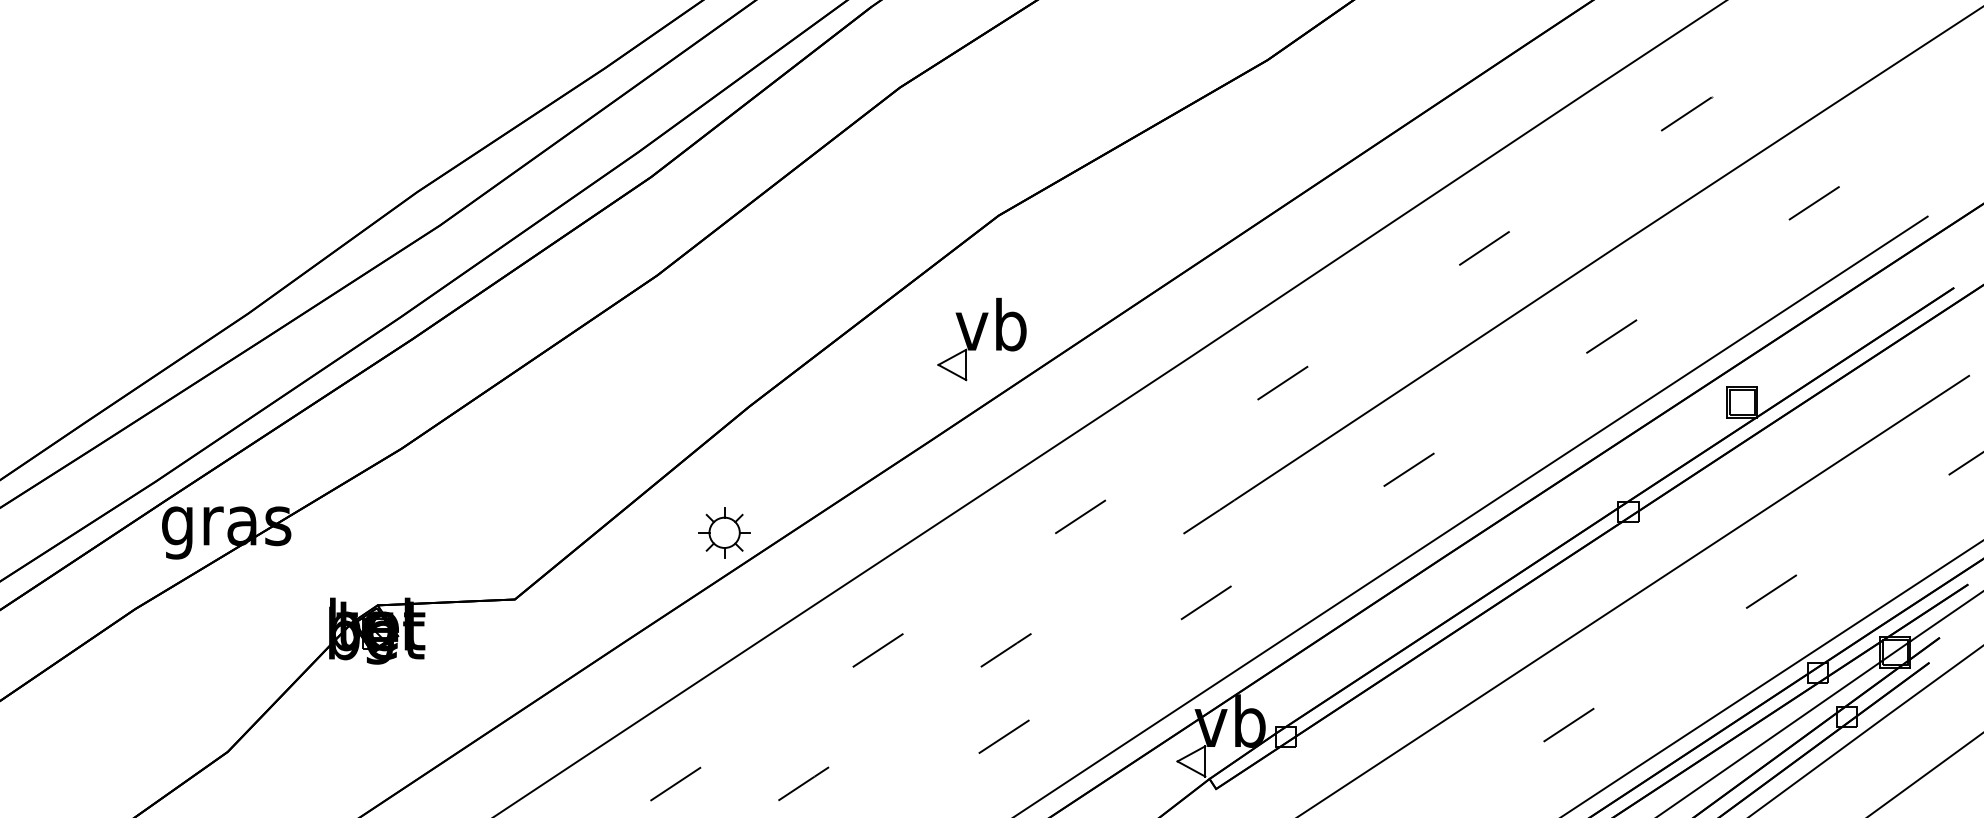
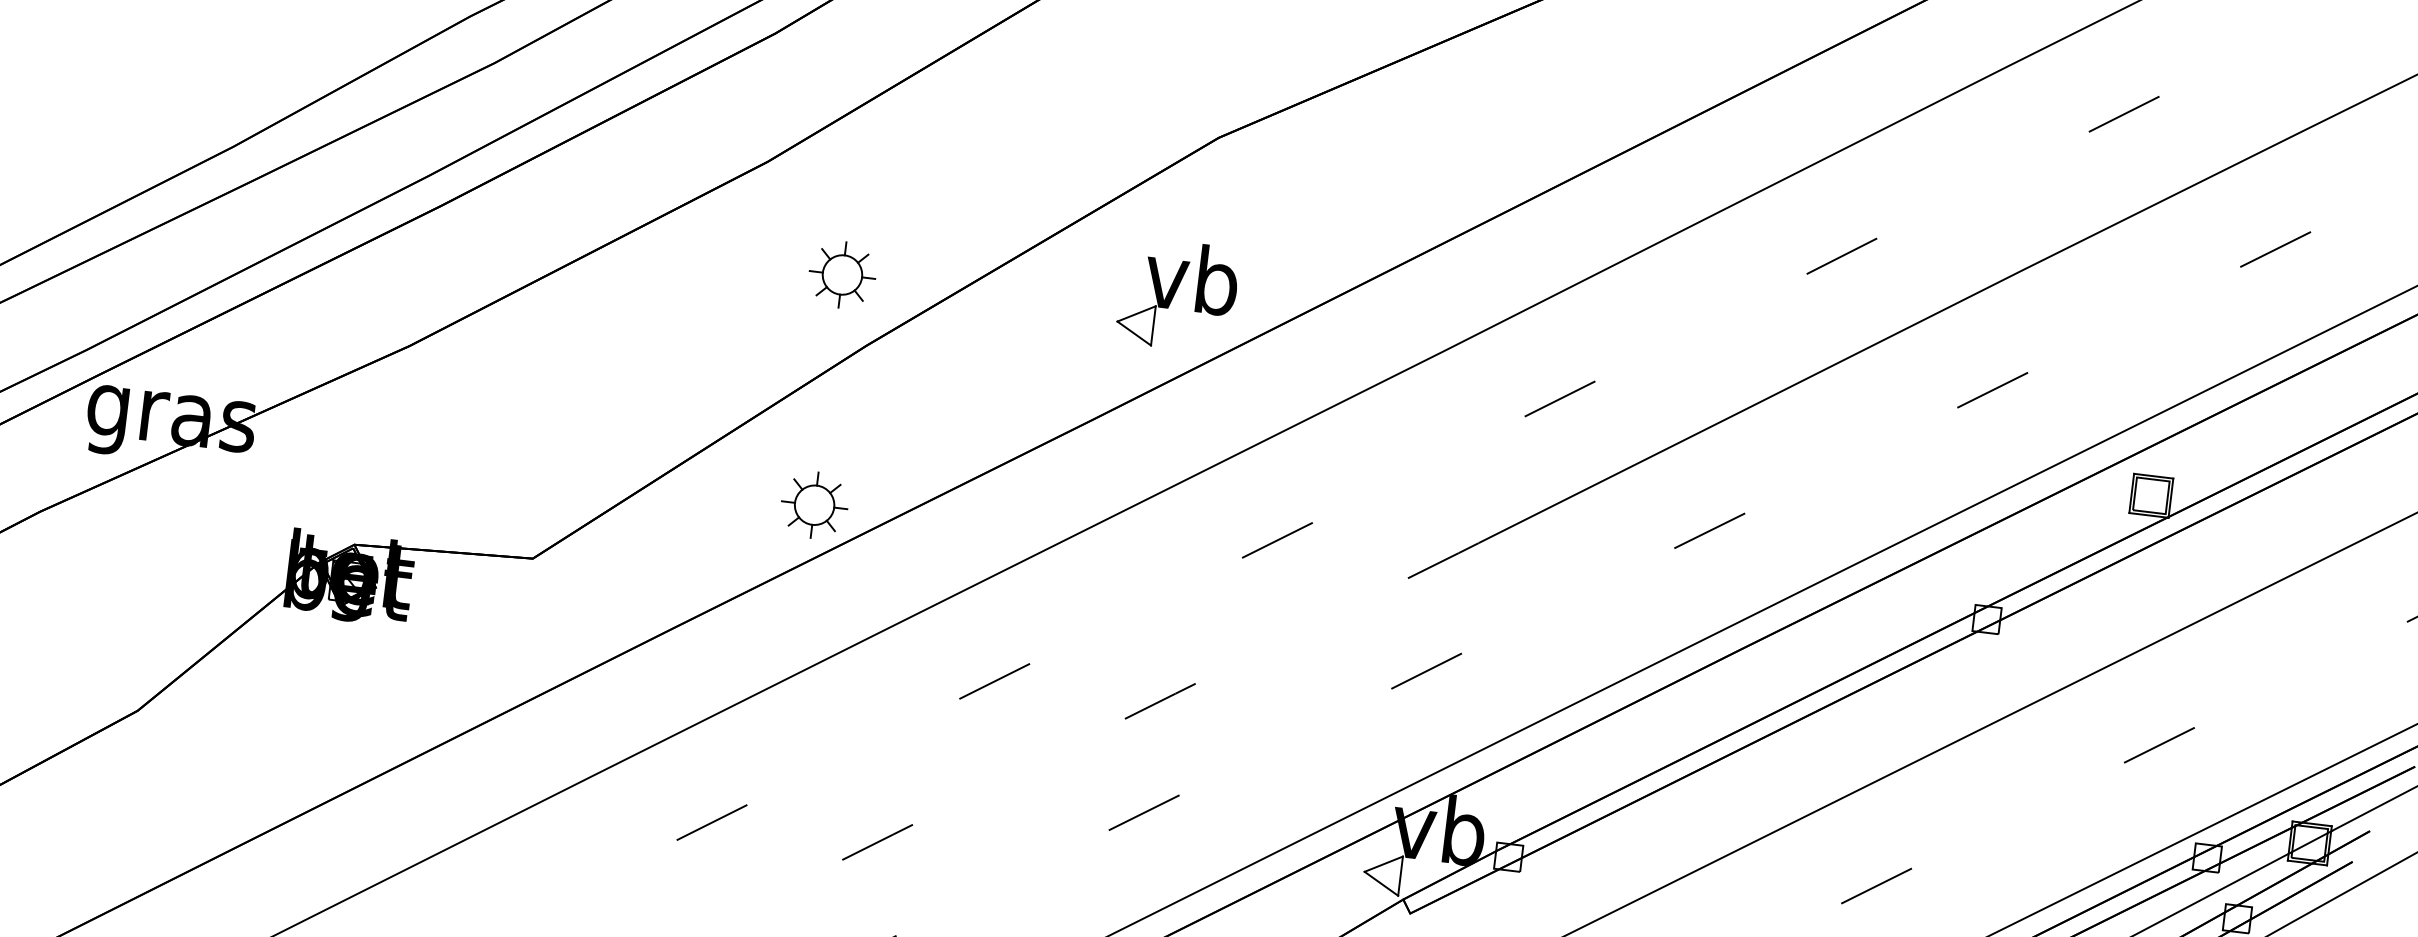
part: (724, 354) -> (842, 274), added

